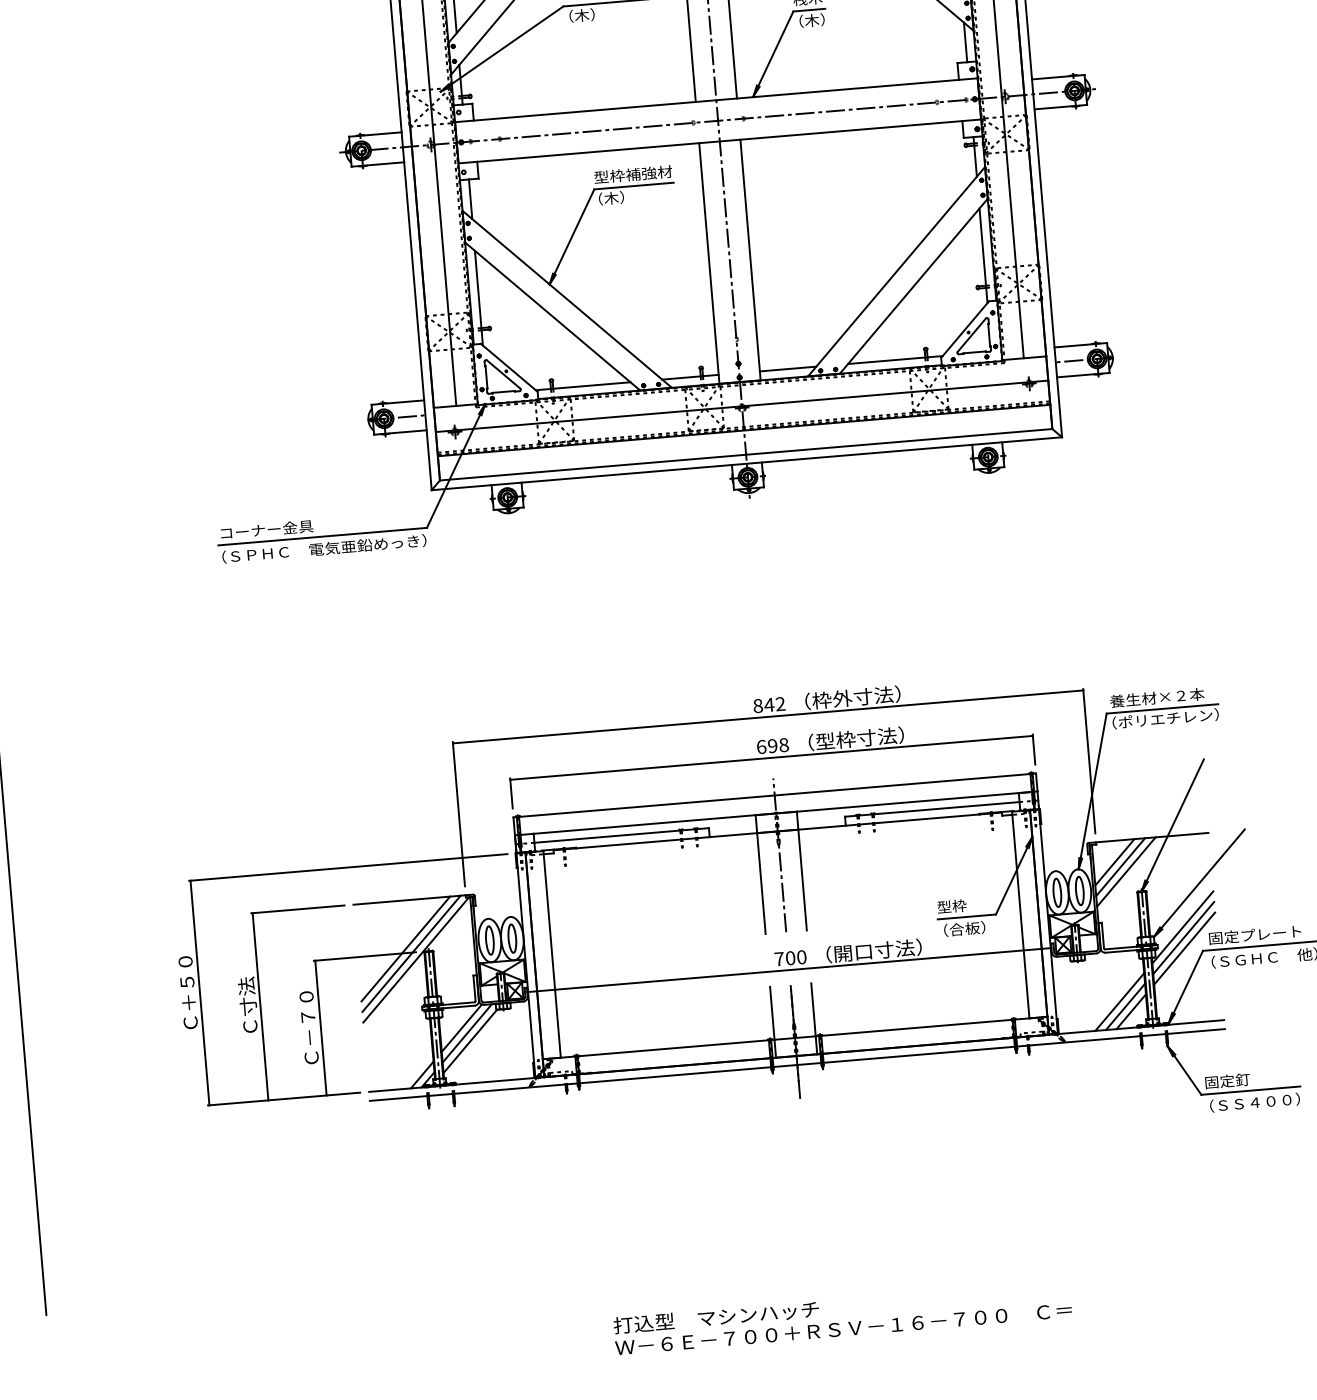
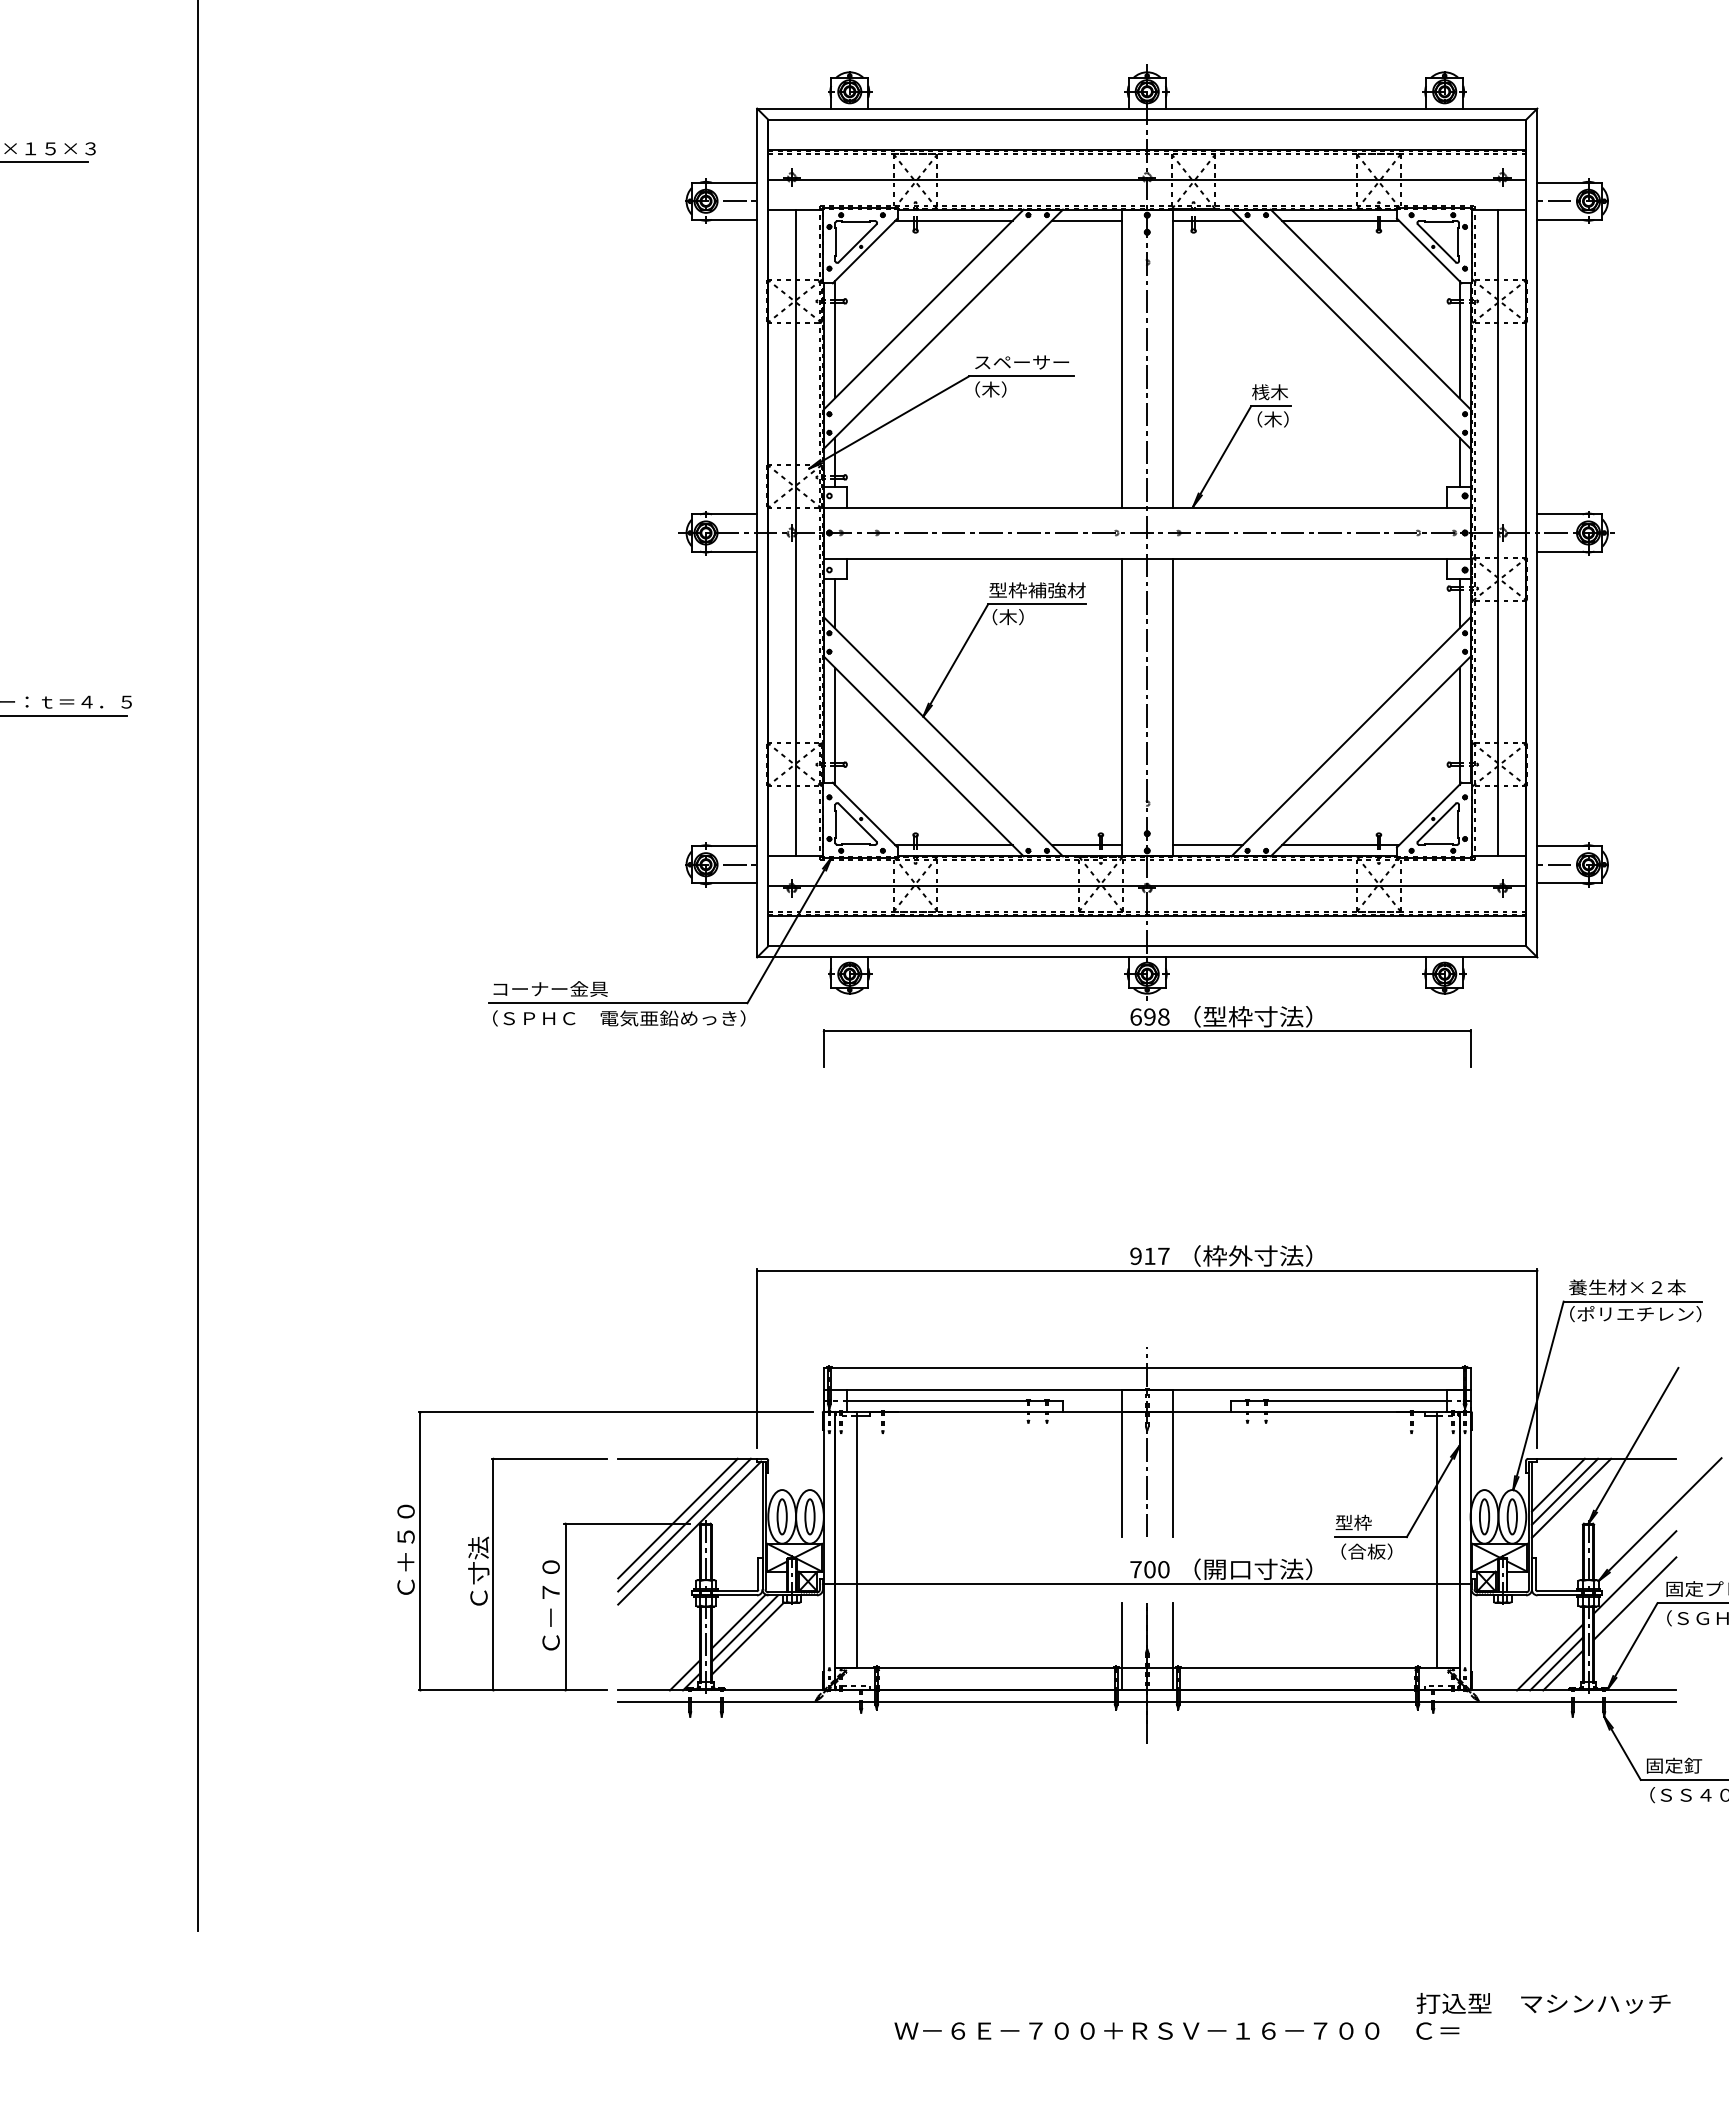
text: (768, 704) -> (1149, 1255), 842 -> 917
part: (771, 762) -> (1146, 1036), moved
line: (1183, 938) -> (1635, 1585), removed
text: (716, 1317) -> (1543, 2003), moved

